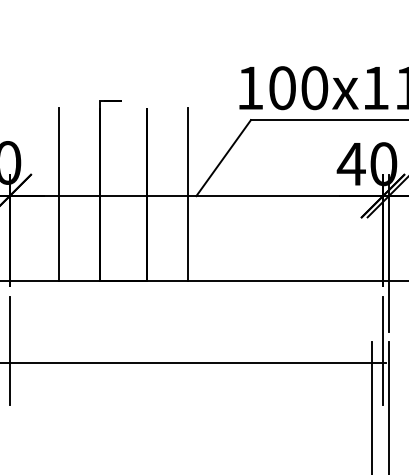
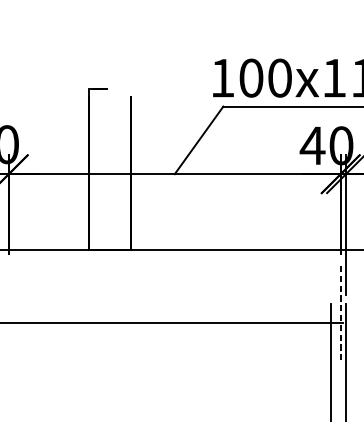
line: (58, 194) -> (52, 172), removed
line: (188, 194) -> (167, 172), removed
line: (9, 350) -> (8, 311), removed
line: (383, 350) -> (341, 311), solid -> dashed

